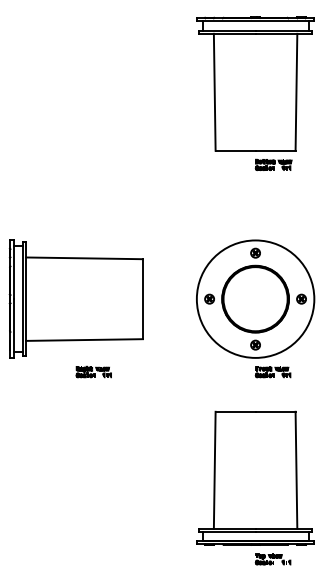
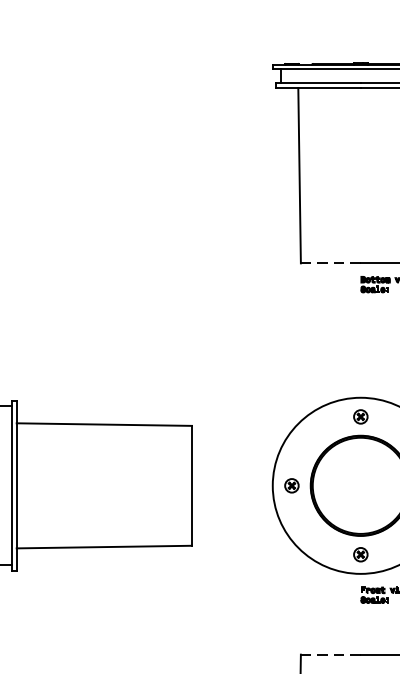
line: (235, 150) -> (330, 262), solid -> dashed
part: (93, 371) -> (117, 594), removed
line: (235, 411) -> (330, 654), solid -> dashed

